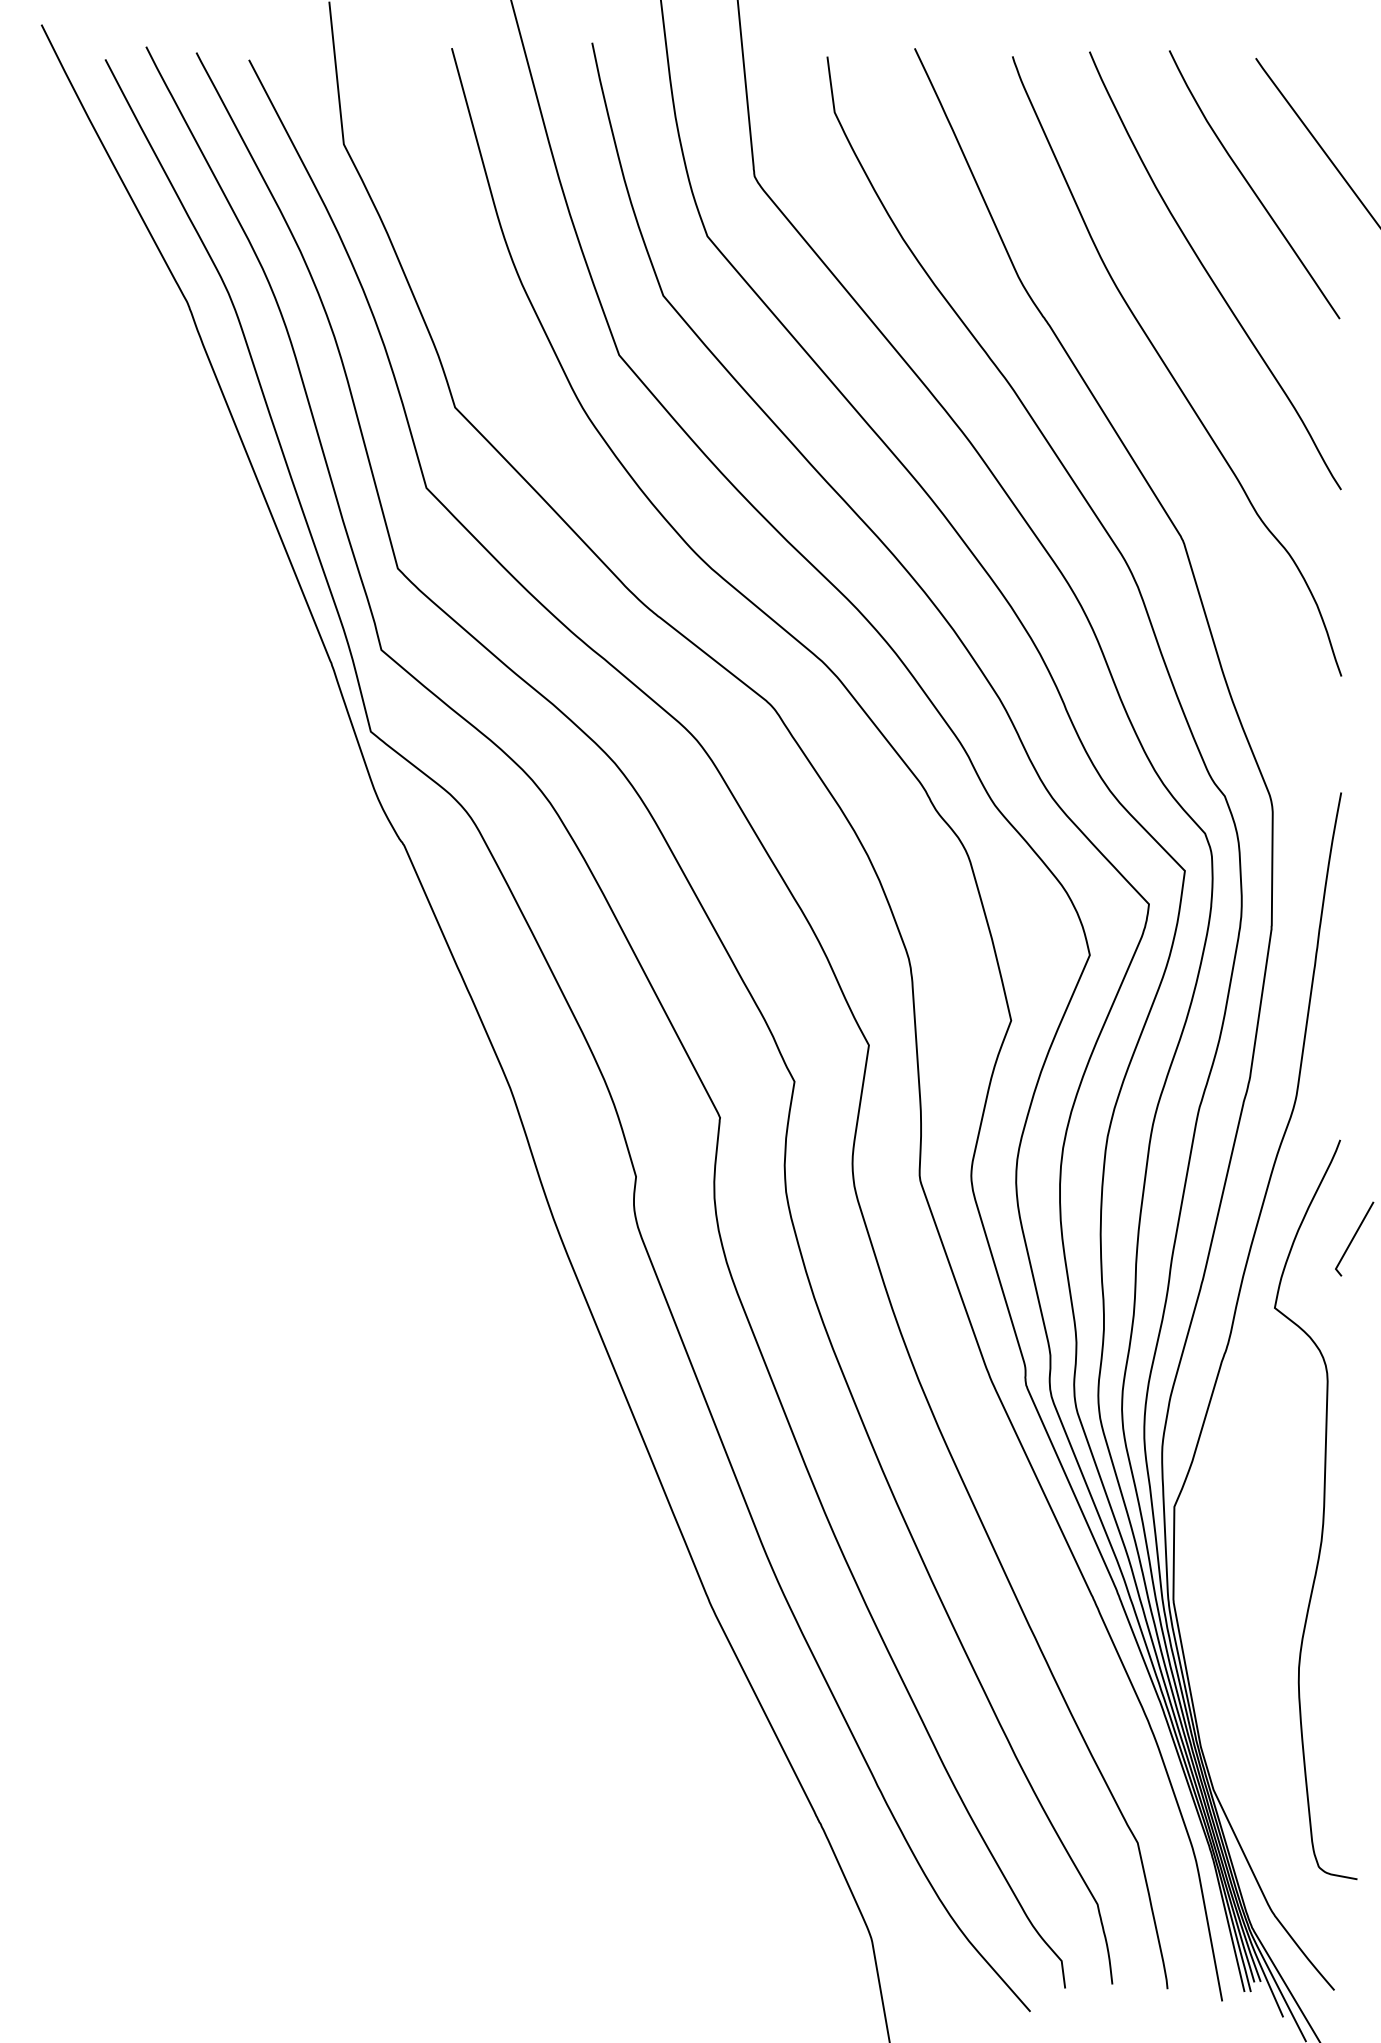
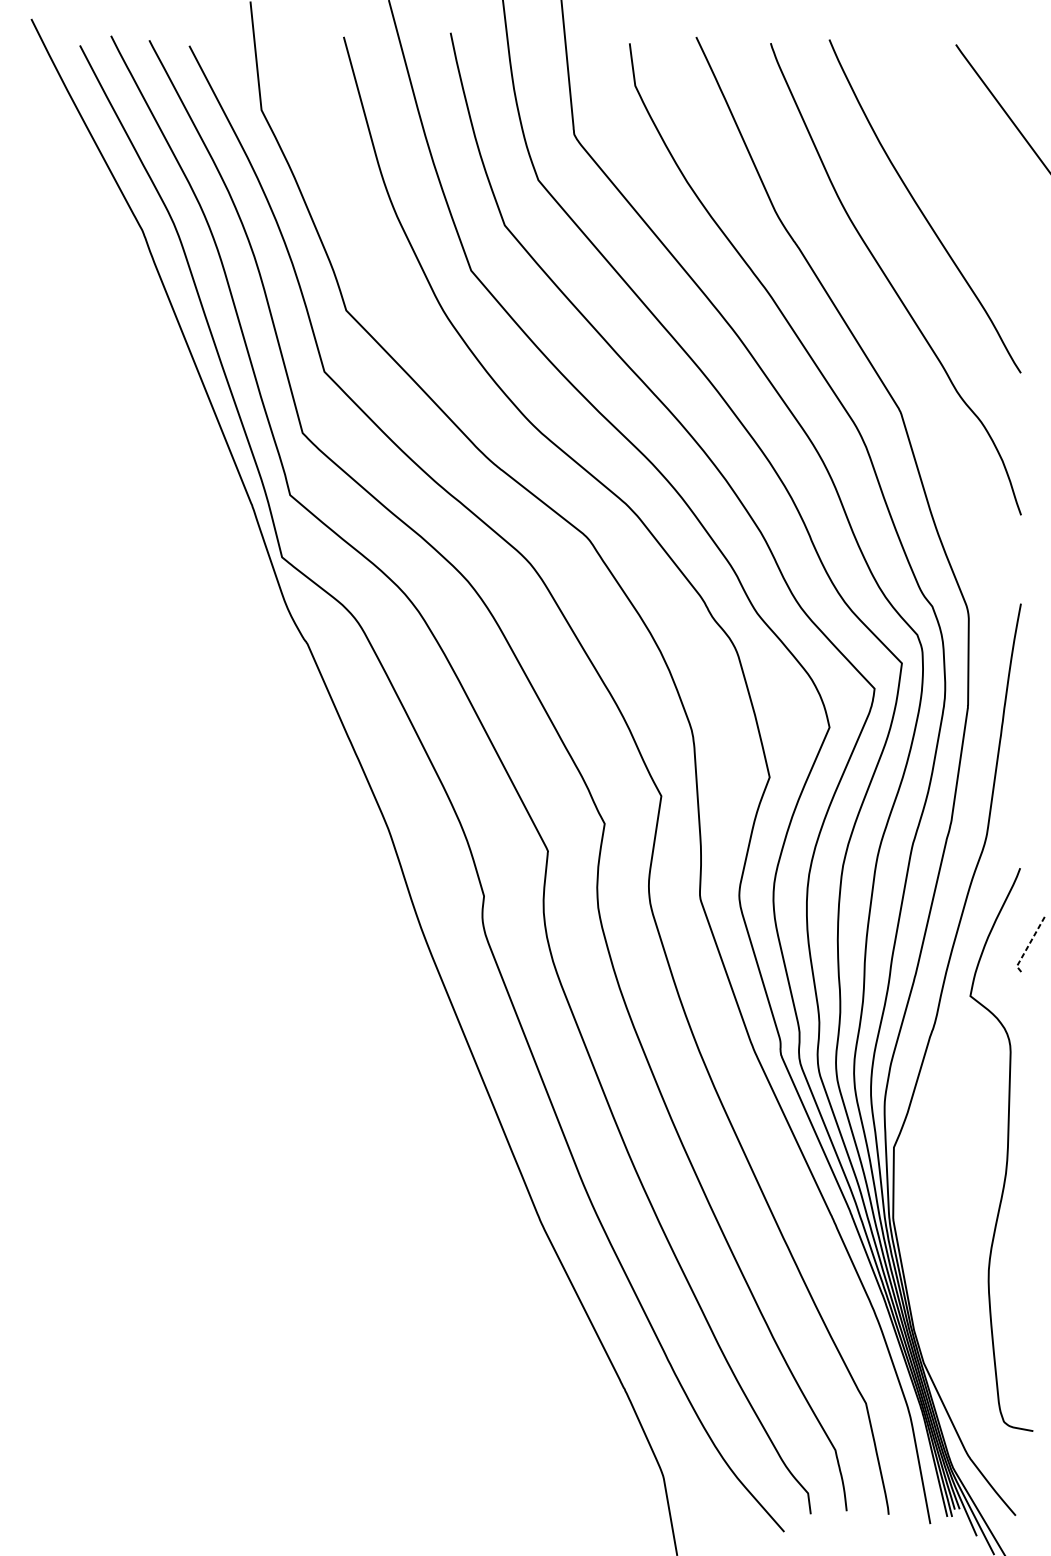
curve: (1251, 186) -> (952, 142), removed
line: (1352, 1239) -> (1029, 943), solid -> dashed

